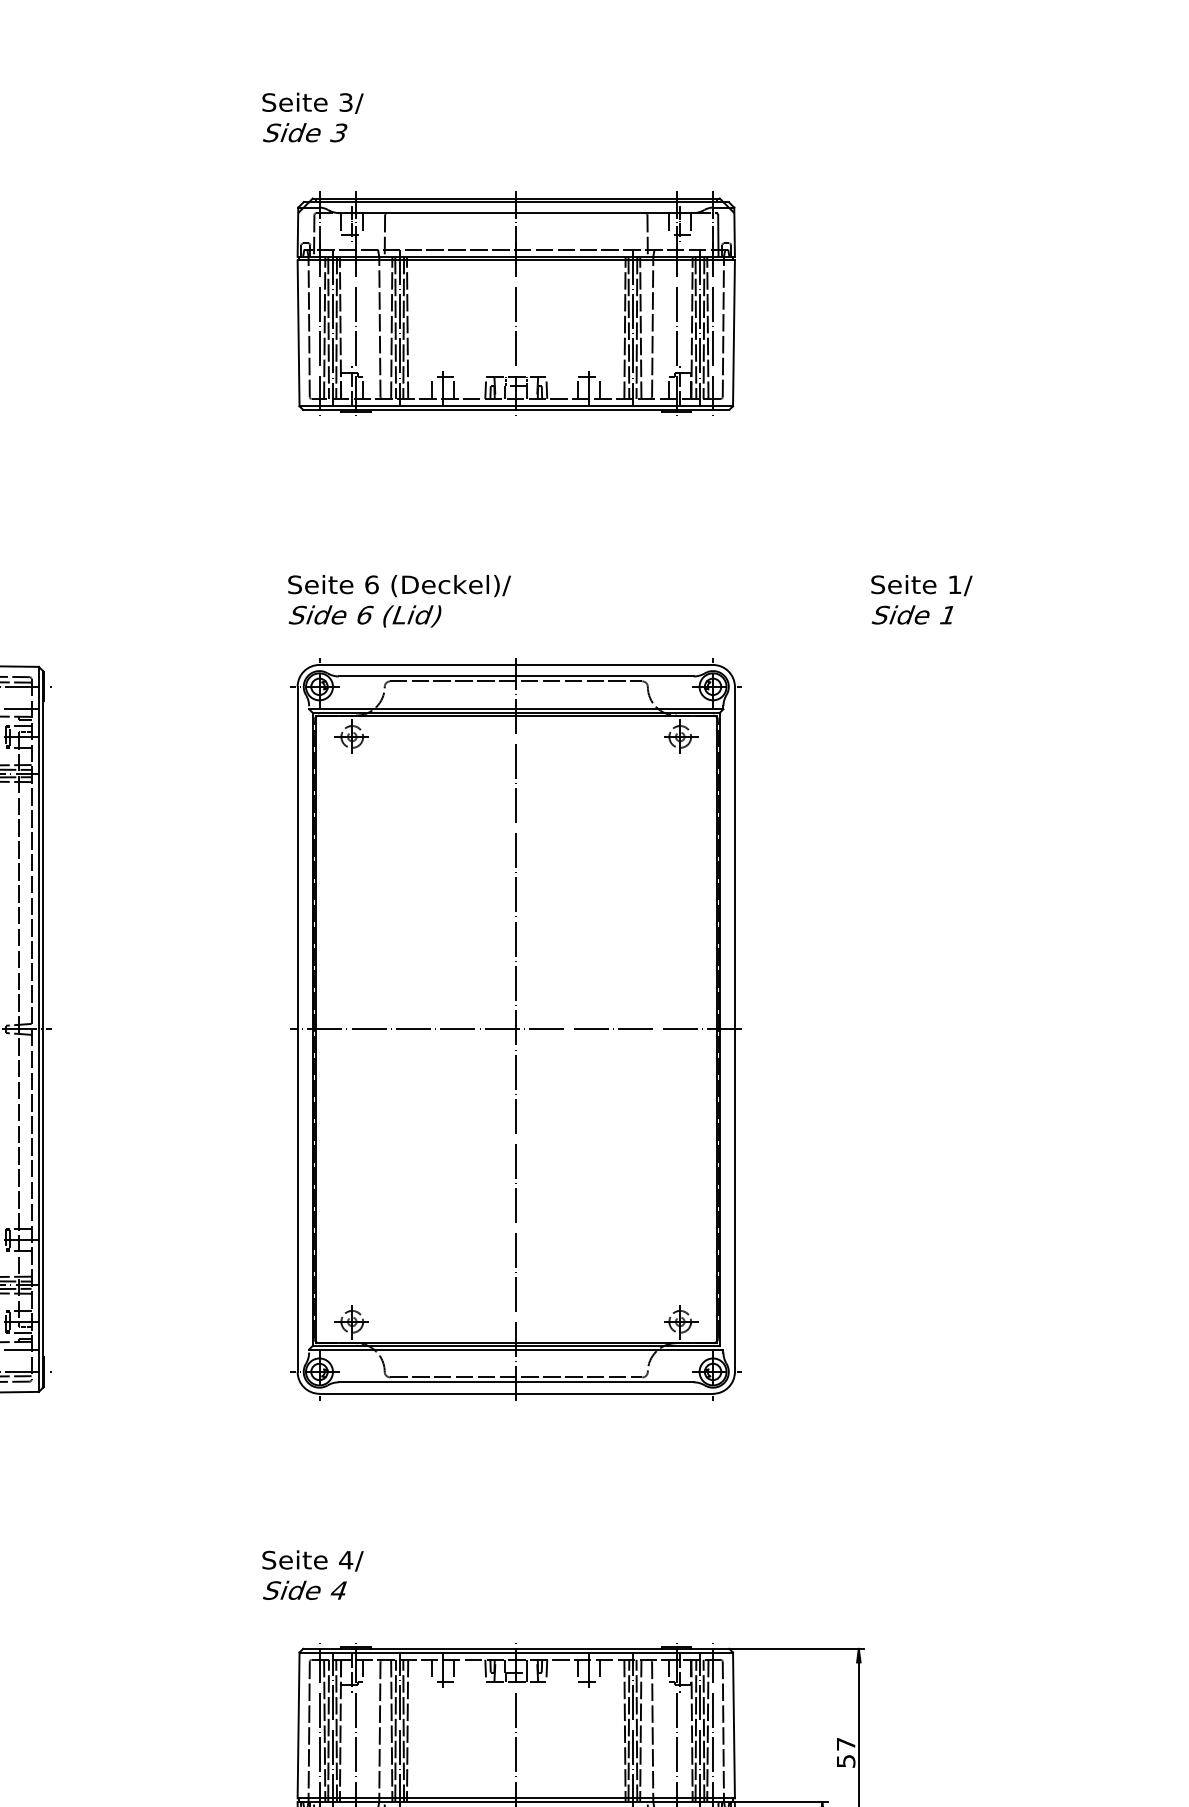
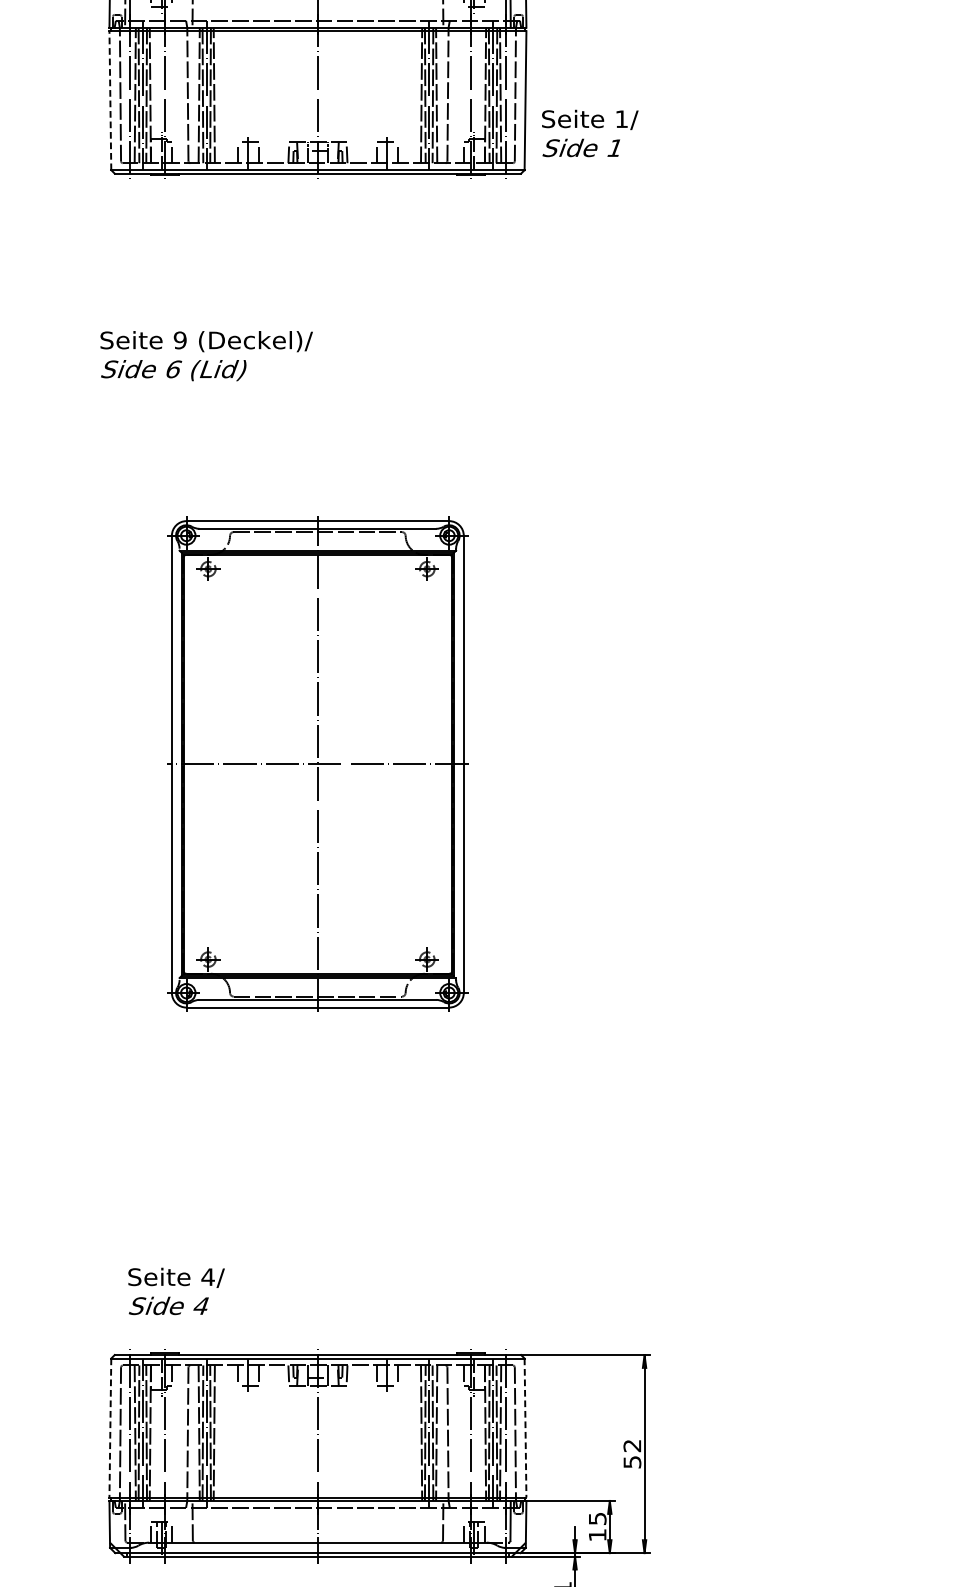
line: (298, 333) -> (110, 100), solid -> dashed
text: (371, 584) -> (179, 340), 6 -> 9
text: (921, 599) -> (589, 133), moved
part: (515, 1029) -> (317, 764), size x0.7
text: (312, 1574) -> (176, 1290), moved
line: (298, 1725) -> (110, 1428), solid -> dashed
line: (733, 1725) -> (525, 1428), solid -> dashed
text: (845, 1744) -> (631, 1446), 57 -> 52

